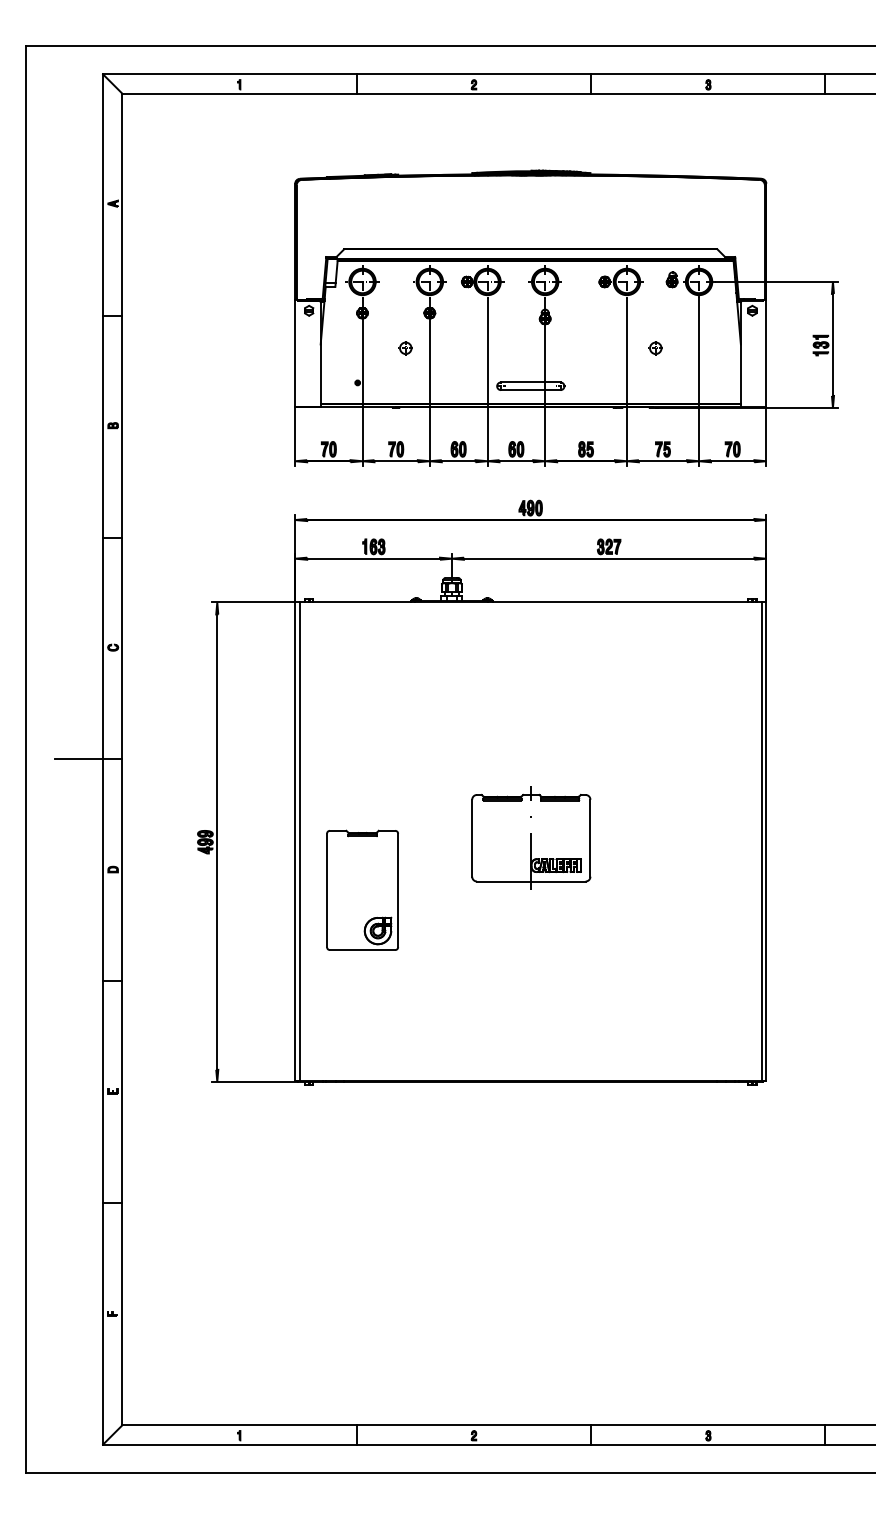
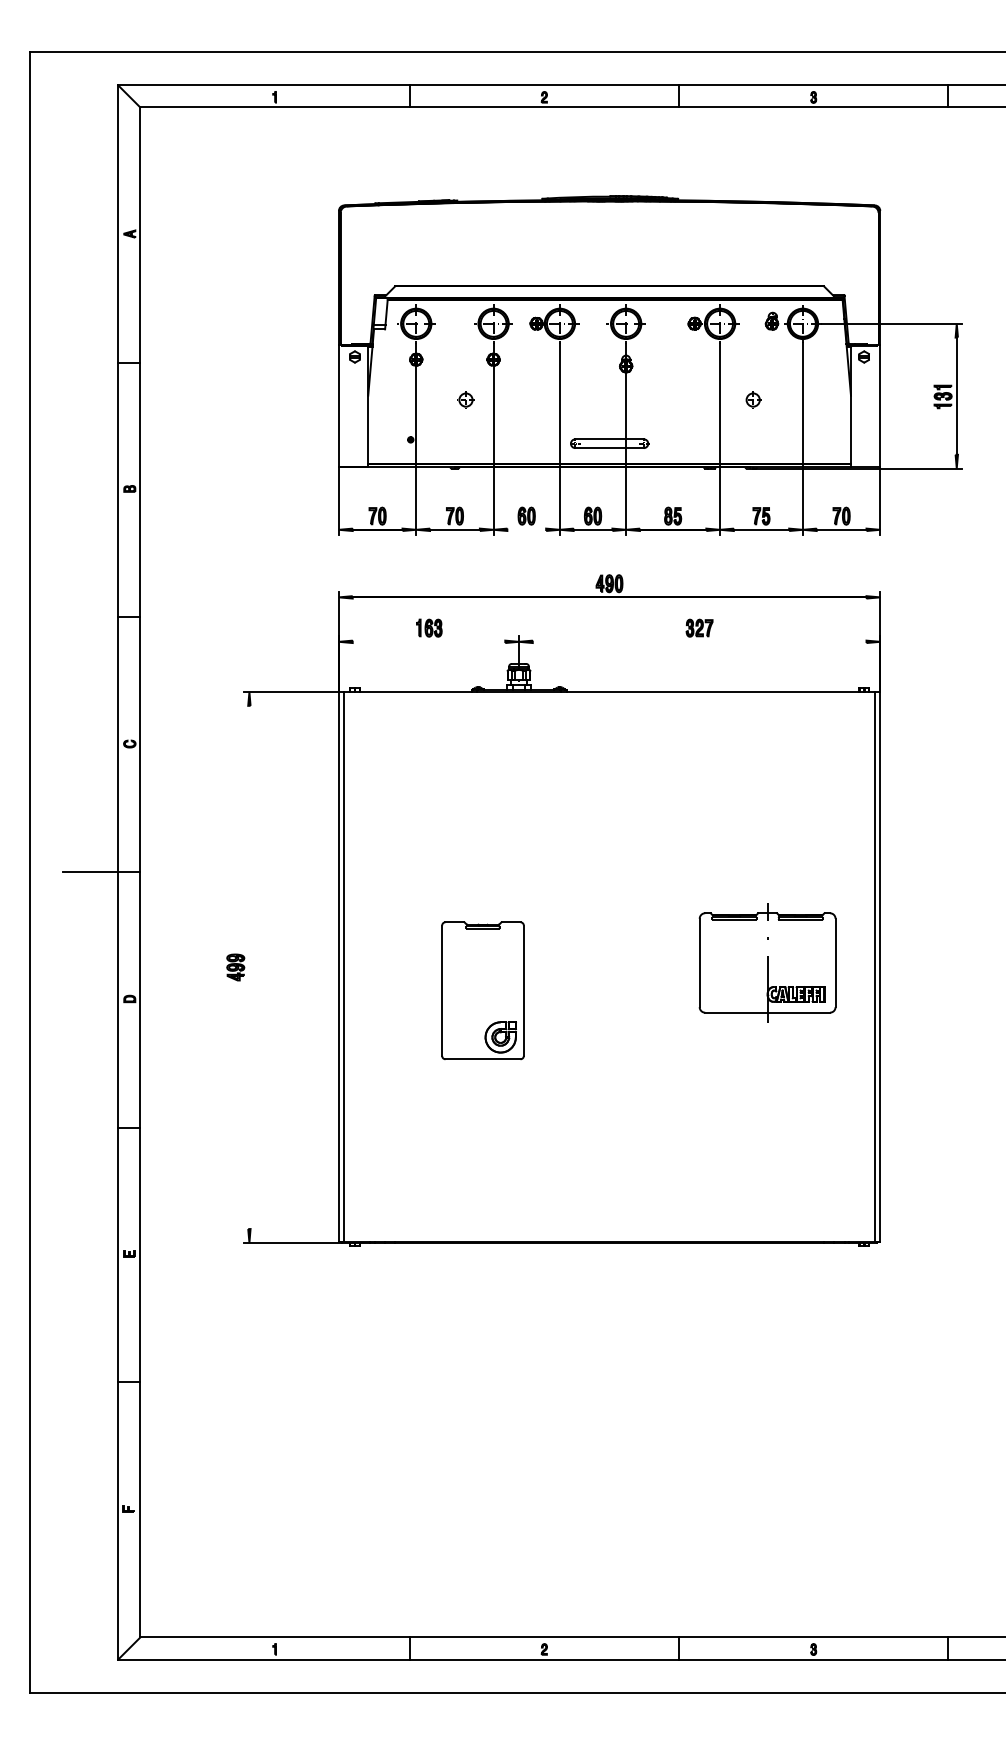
line: (458, 461) -> (526, 530), removed
line: (373, 558) -> (428, 641), removed
line: (608, 558) -> (698, 641), removed
part: (531, 837) -> (767, 962), moved
line: (217, 841) -> (249, 966), removed
part: (362, 889) -> (482, 989), moved

